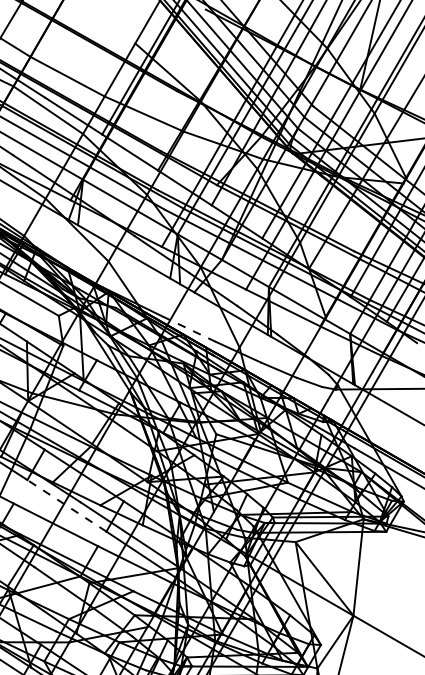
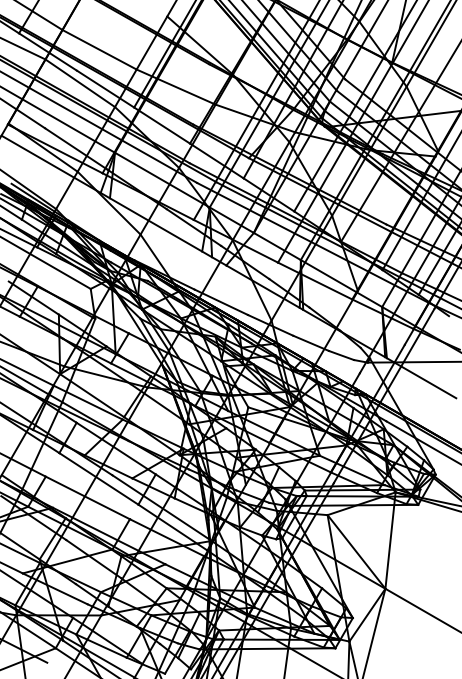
line: (189, 329) -> (221, 302), dashed -> solid
line: (66, 505) -> (98, 478), dashed -> solid

